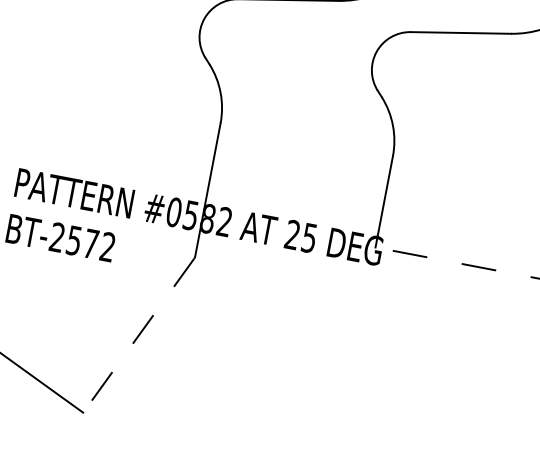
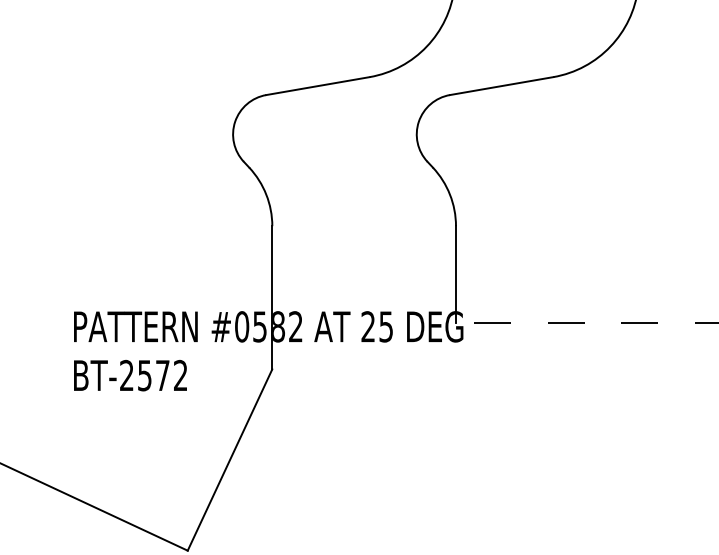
line: (138, 335) -> (229, 460), dashed -> solid

